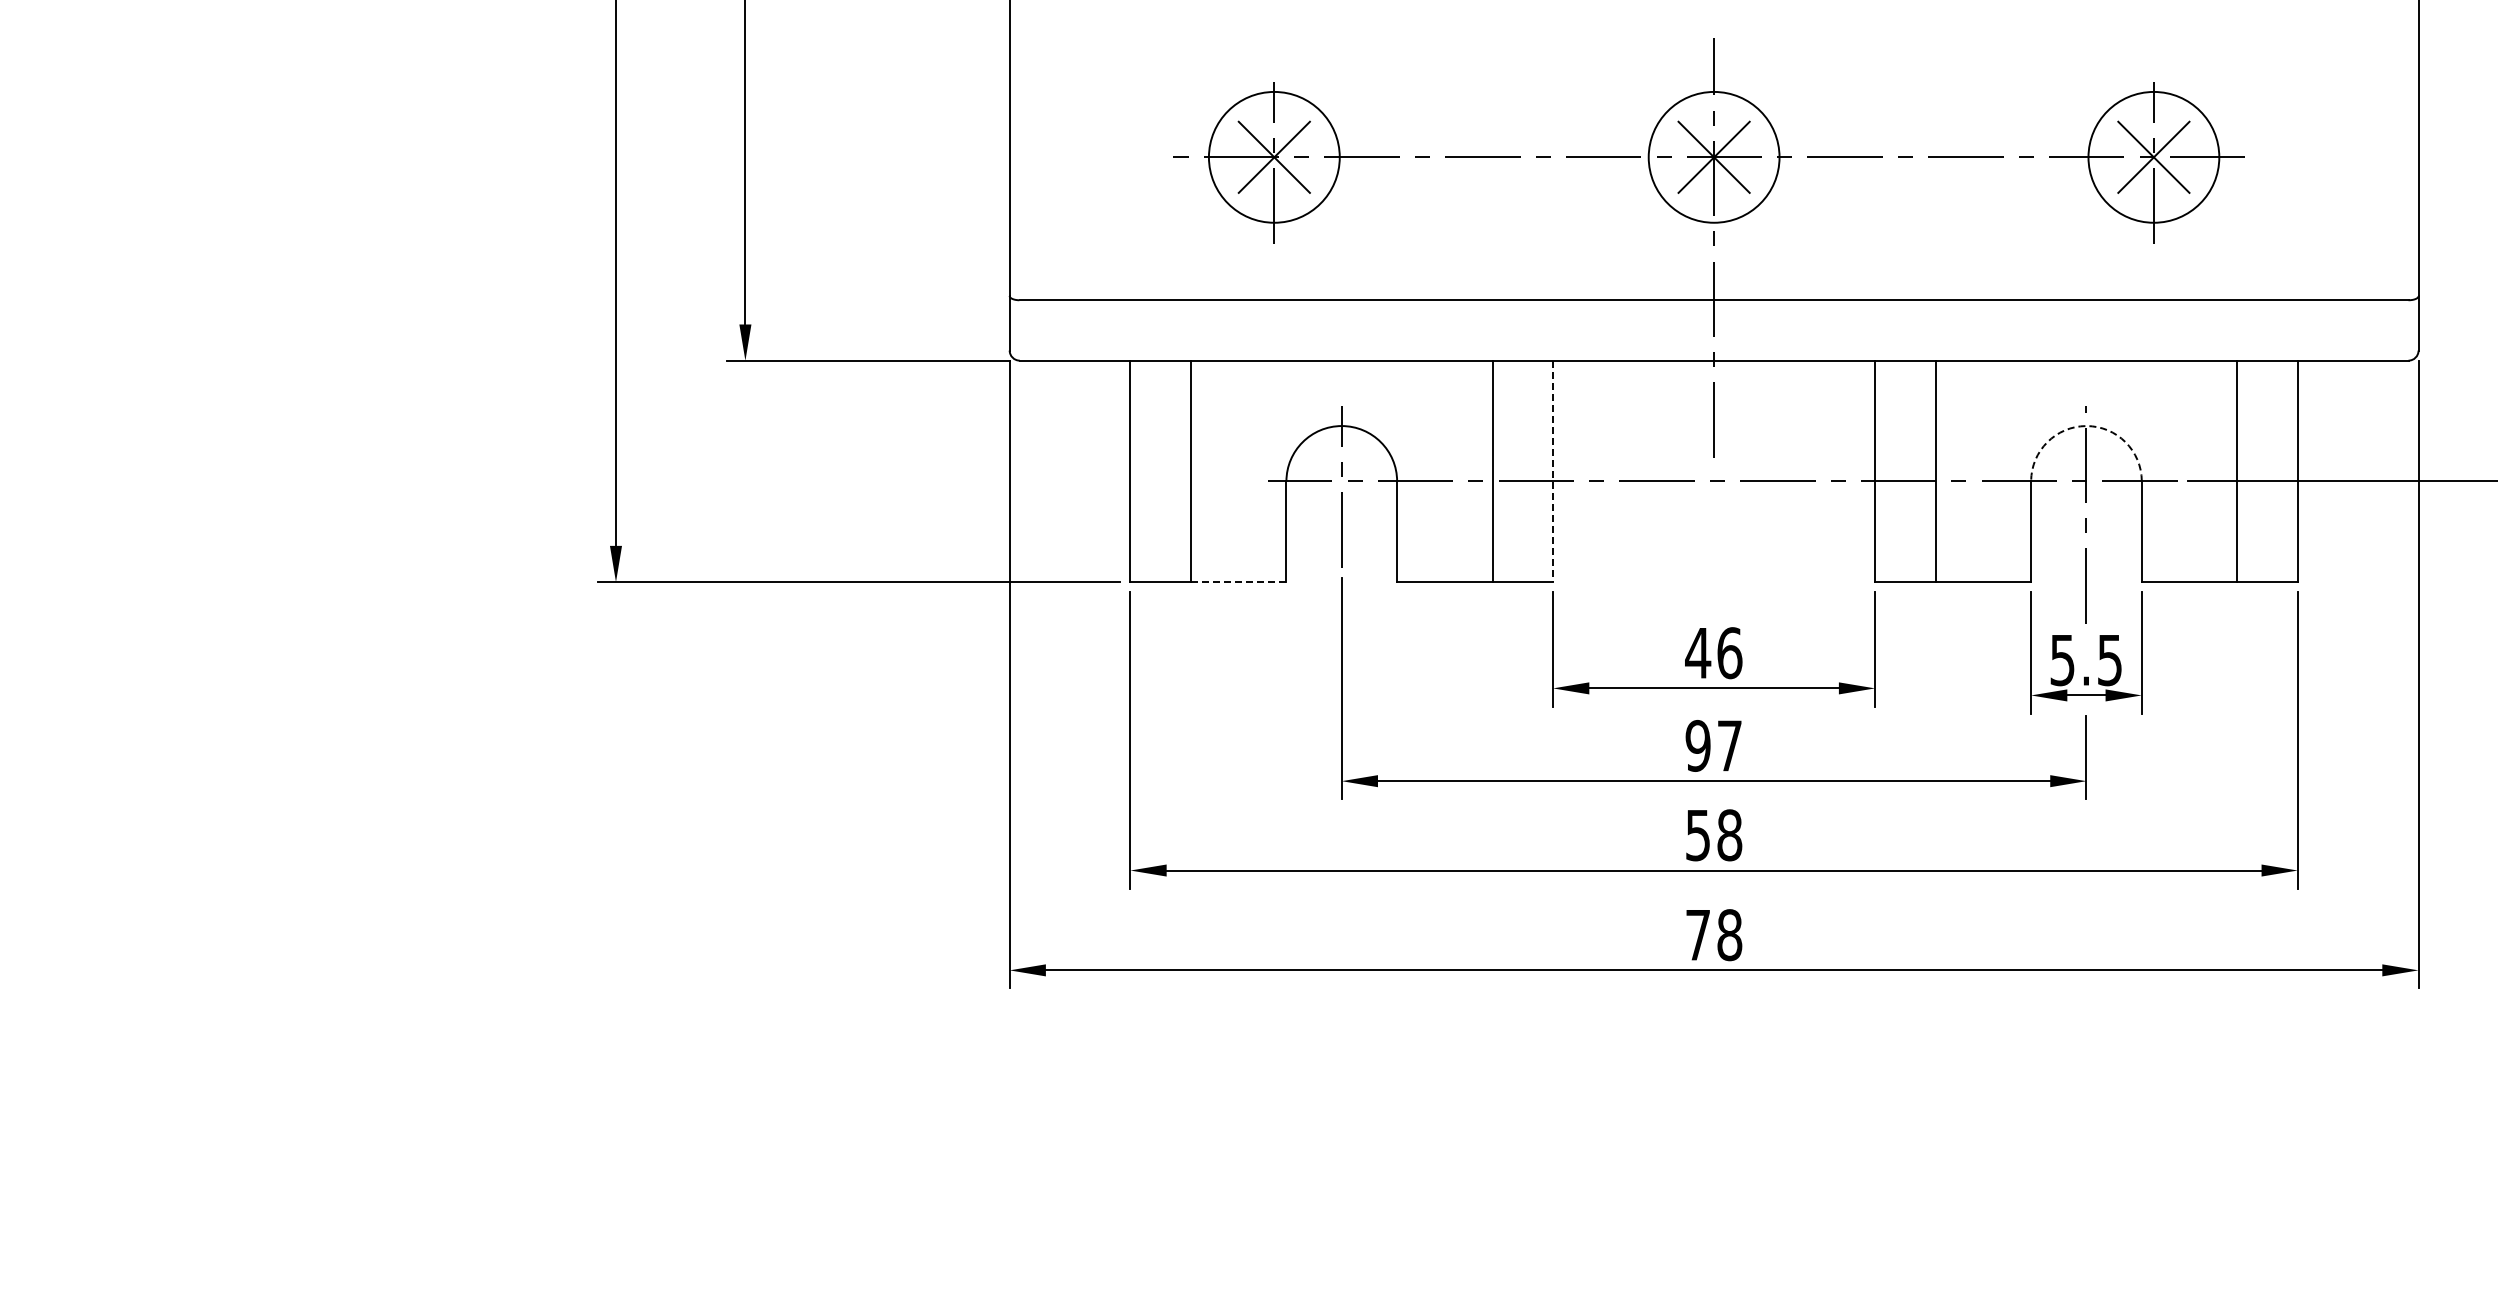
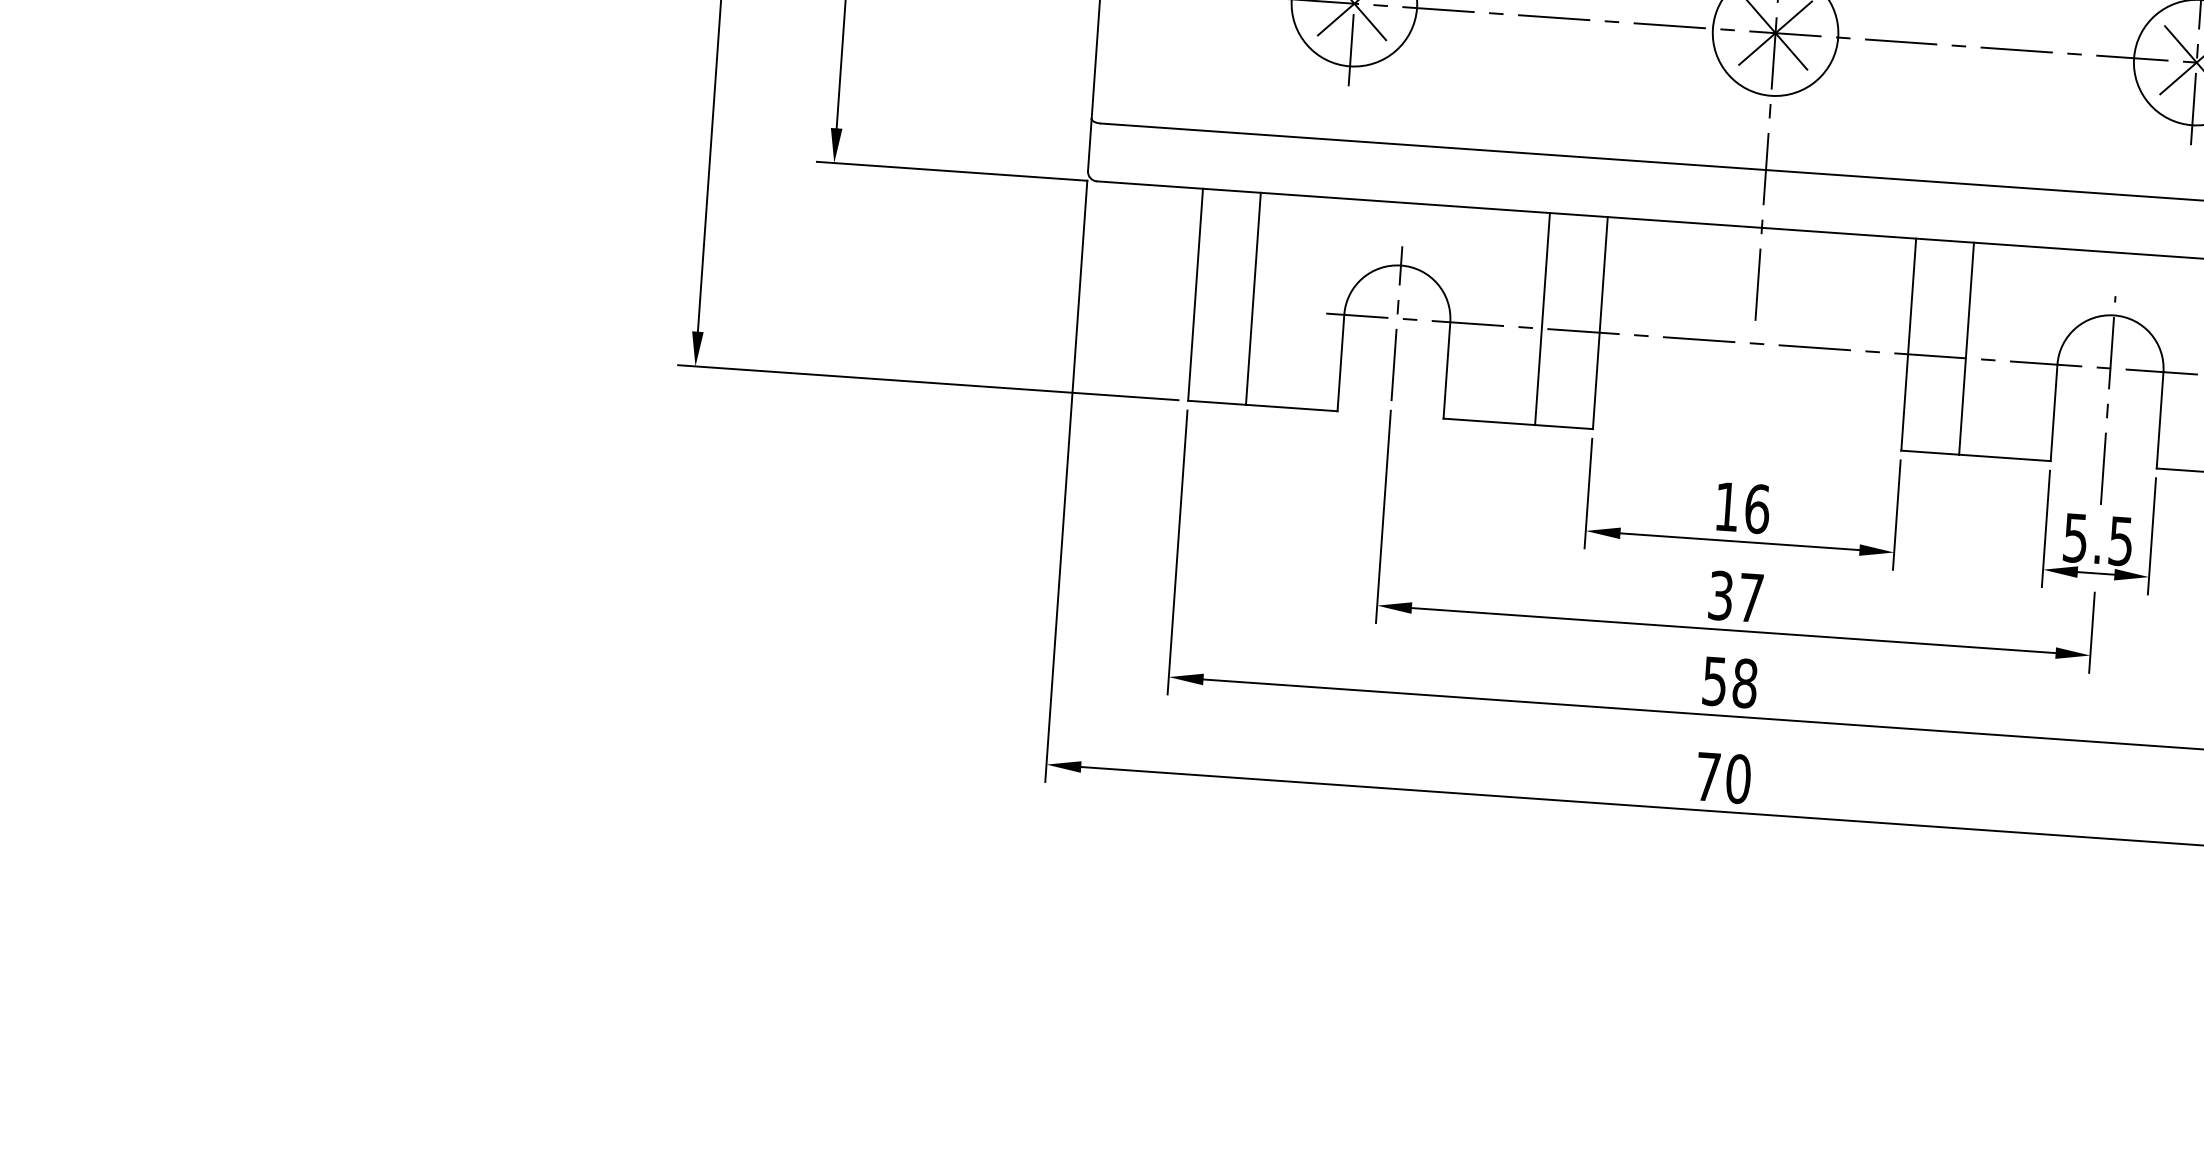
arc: (2086, 426) -> (2114, 315), dashed -> solid
line: (1553, 471) -> (1600, 323), dashed -> solid
line: (1238, 582) -> (1291, 408), dashed -> solid
text: (1698, 653) -> (1727, 507), 46 -> 16
text: (1697, 745) -> (1720, 595), 97 -> 37
text: (1729, 934) -> (1738, 778), 78 -> 70

